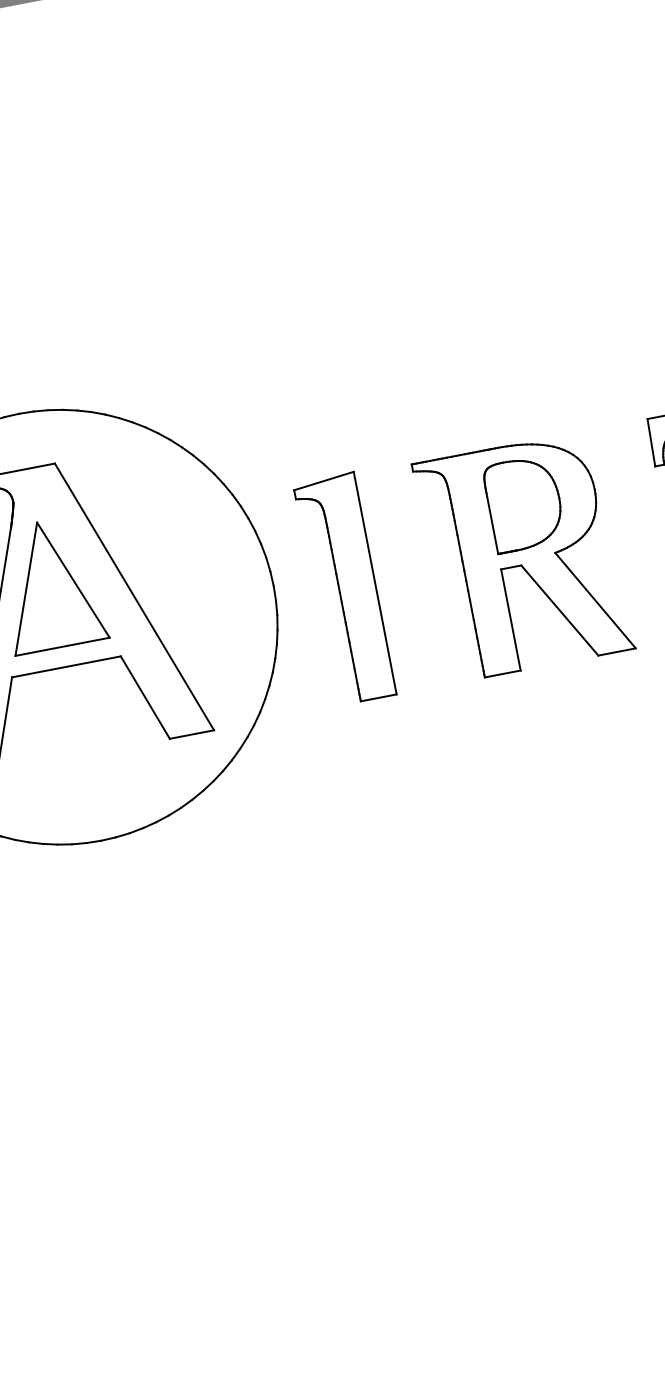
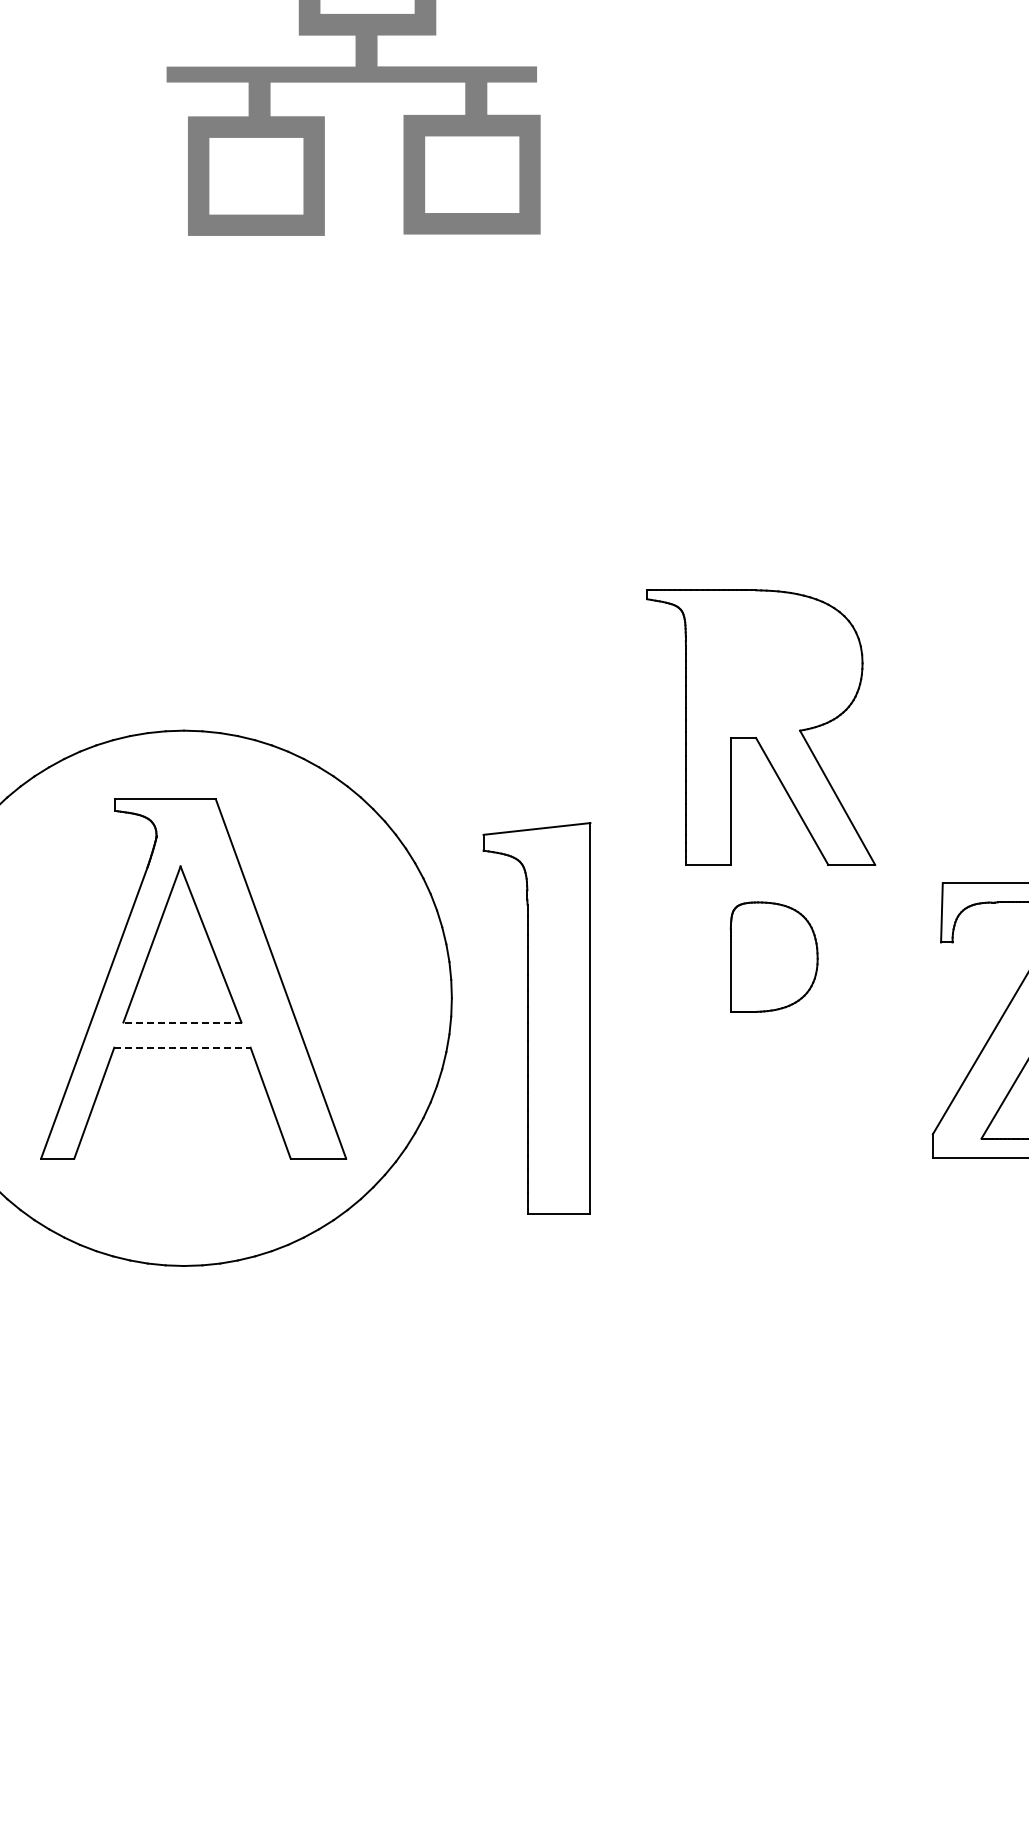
part: (524, 556) -> (761, 727), moved
part: (344, 588) -> (537, 1017), size x1.4
line: (61, 646) -> (181, 1022), solid -> dashed
line: (66, 666) -> (182, 1047), solid -> dashed

